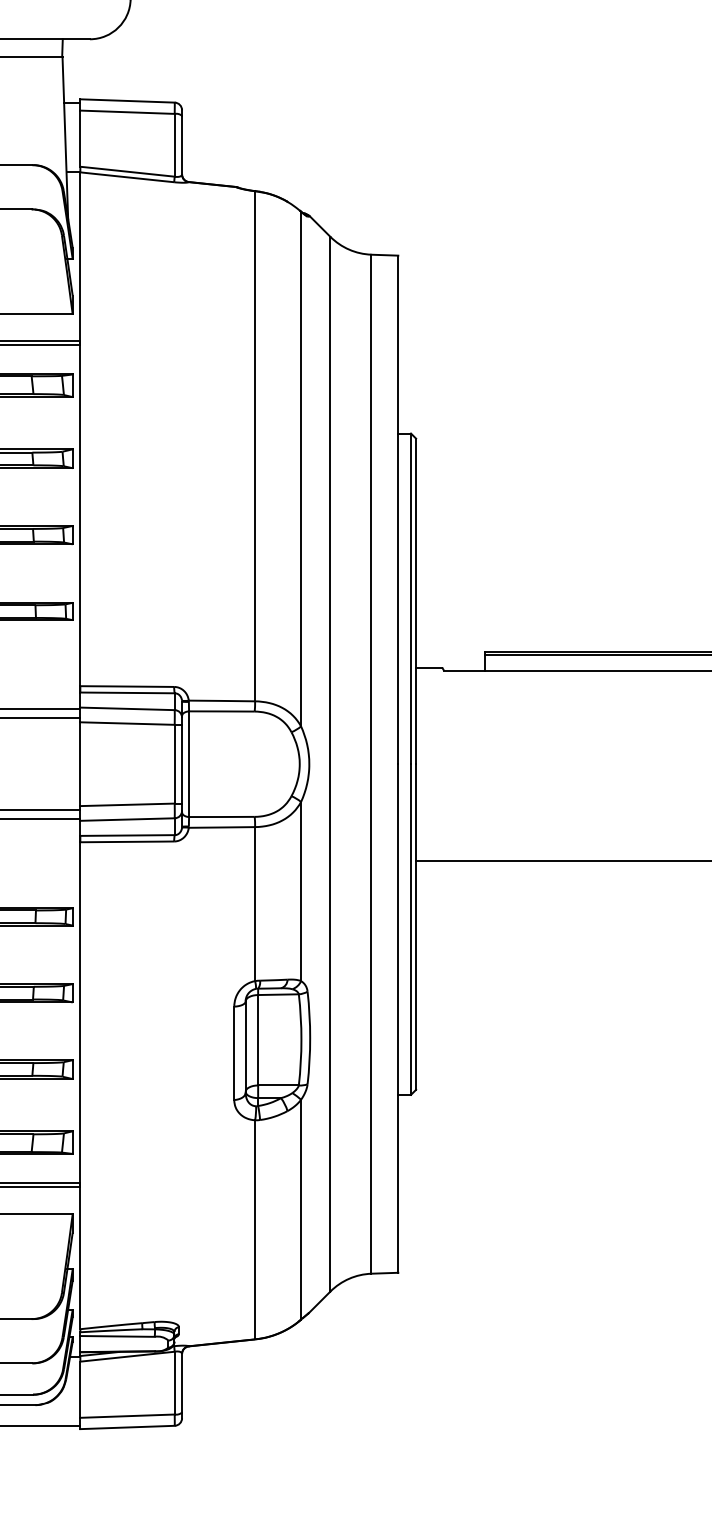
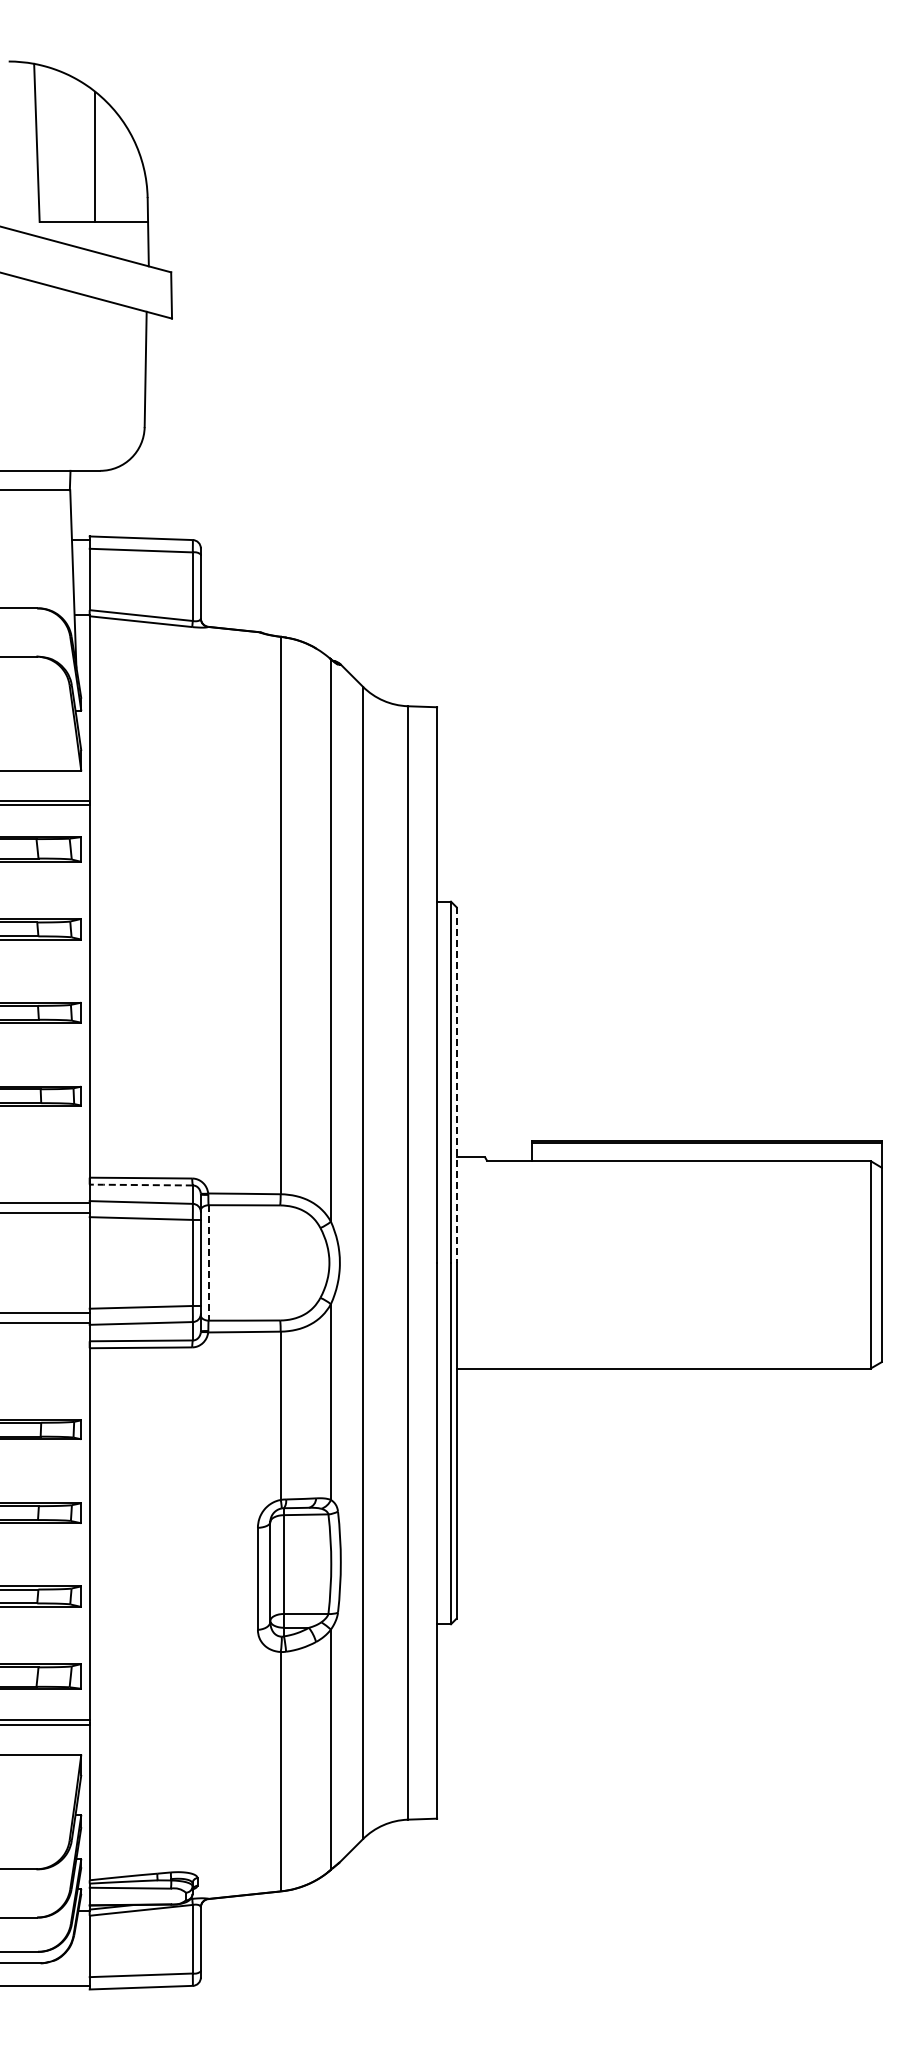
line: (416, 601) -> (456, 1085), solid -> dashed
line: (126, 693) -> (140, 1185), solid -> dashed
line: (189, 763) -> (208, 1262), solid -> dashed

